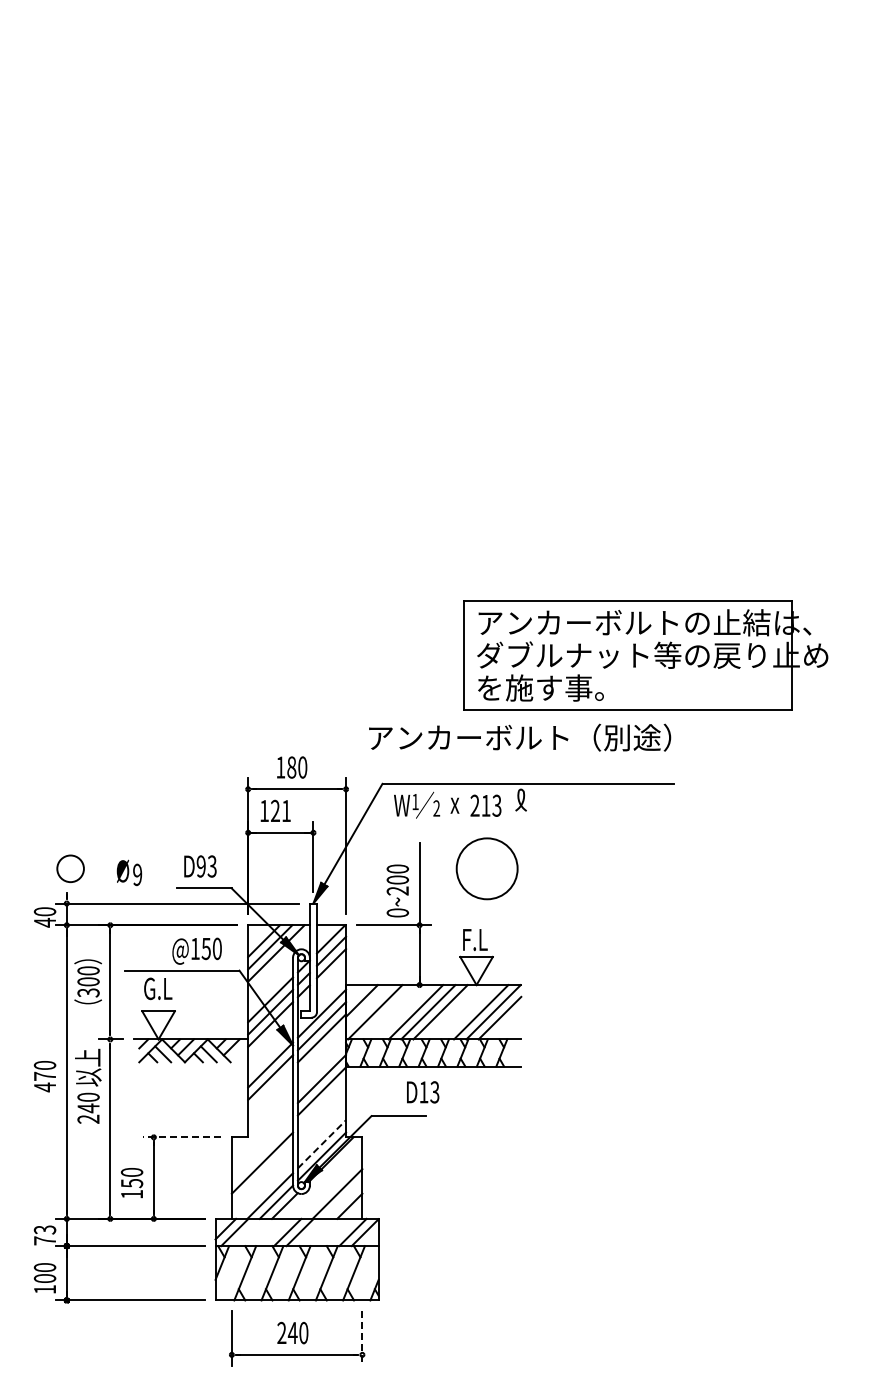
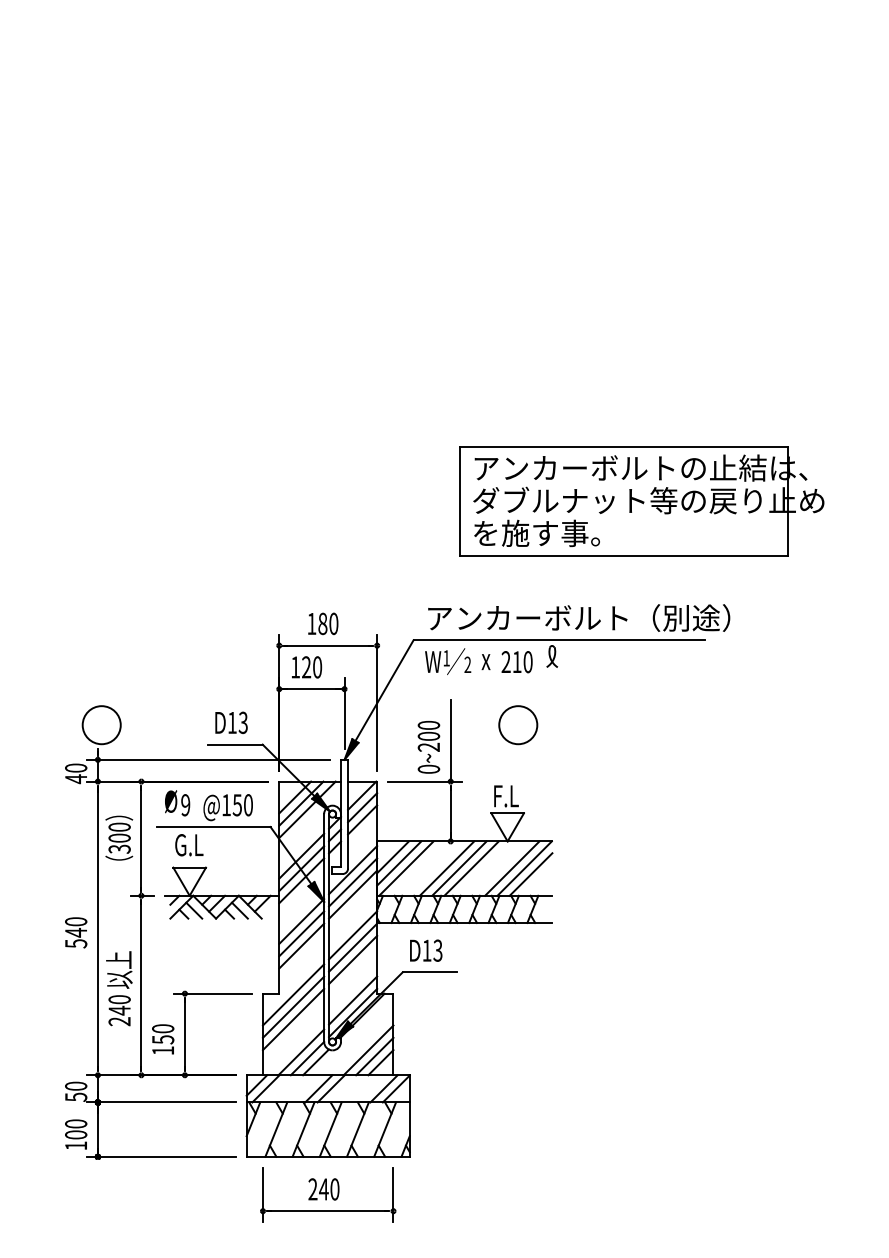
part: (645, 655) -> (641, 500), moved
text: (520, 737) -> (579, 617), moved
text: (496, 805) -> (527, 661), 213 -> 210
text: (286, 810) -> (317, 666), 121 -> 120
text: (200, 866) -> (231, 722), D93 -> D13
circle: (70, 868) -> (101, 724), size x1.43
circle: (487, 868) -> (518, 724), size x0.62
text: (129, 872) -> (177, 802), moved
line: (368, 1007) -> (399, 863), added
text: (45, 1081) -> (76, 937), 470 -> 540
text: (88, 1085) -> (119, 987), moved
line: (270, 1089) -> (301, 945), added
text: (423, 1092) -> (426, 950), moved
line: (321, 1103) -> (352, 959), added
line: (181, 1137) -> (212, 993), dashed -> solid
line: (262, 1138) -> (293, 994), added
line: (322, 1143) -> (353, 999), dashed -> solid
line: (262, 1150) -> (293, 1006), added
line: (343, 1199) -> (374, 1055), added
text: (45, 1235) -> (76, 1091), 73 -> 50
line: (362, 1339) -> (393, 1195), dashed -> solid

